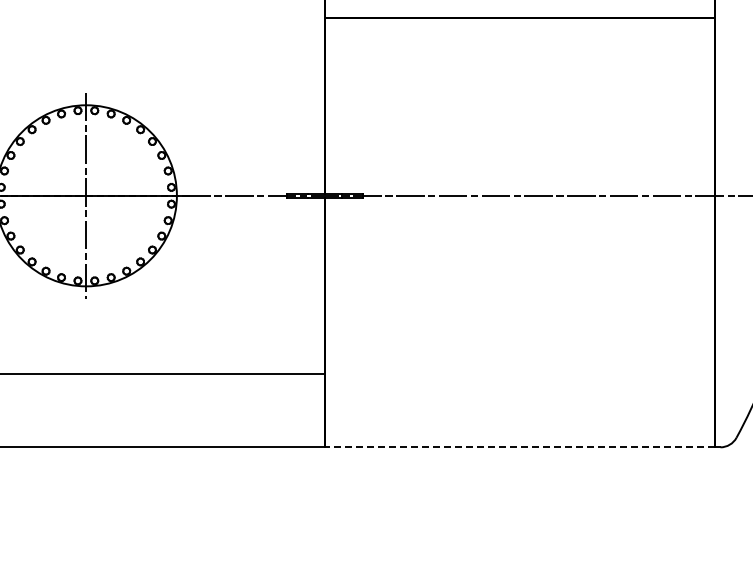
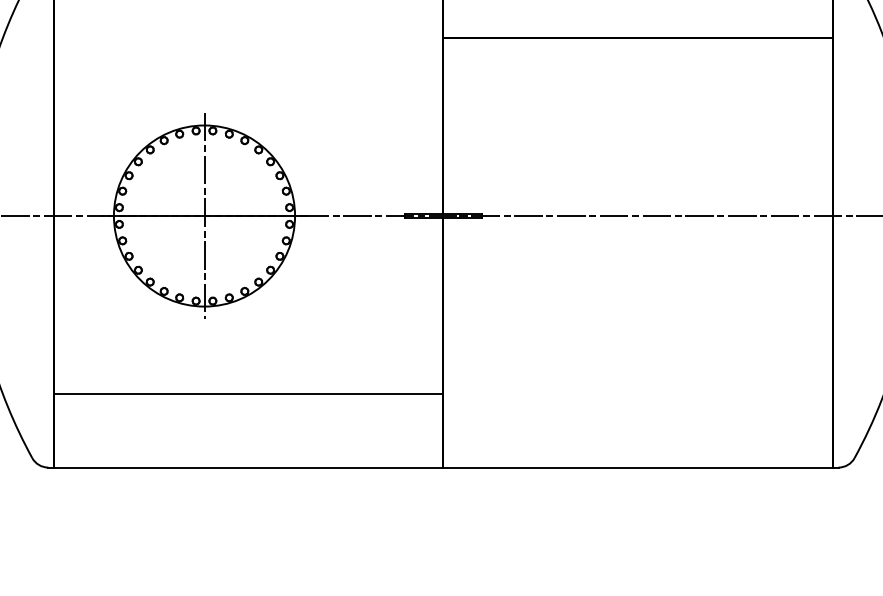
line: (520, 447) -> (638, 467), dashed -> solid

